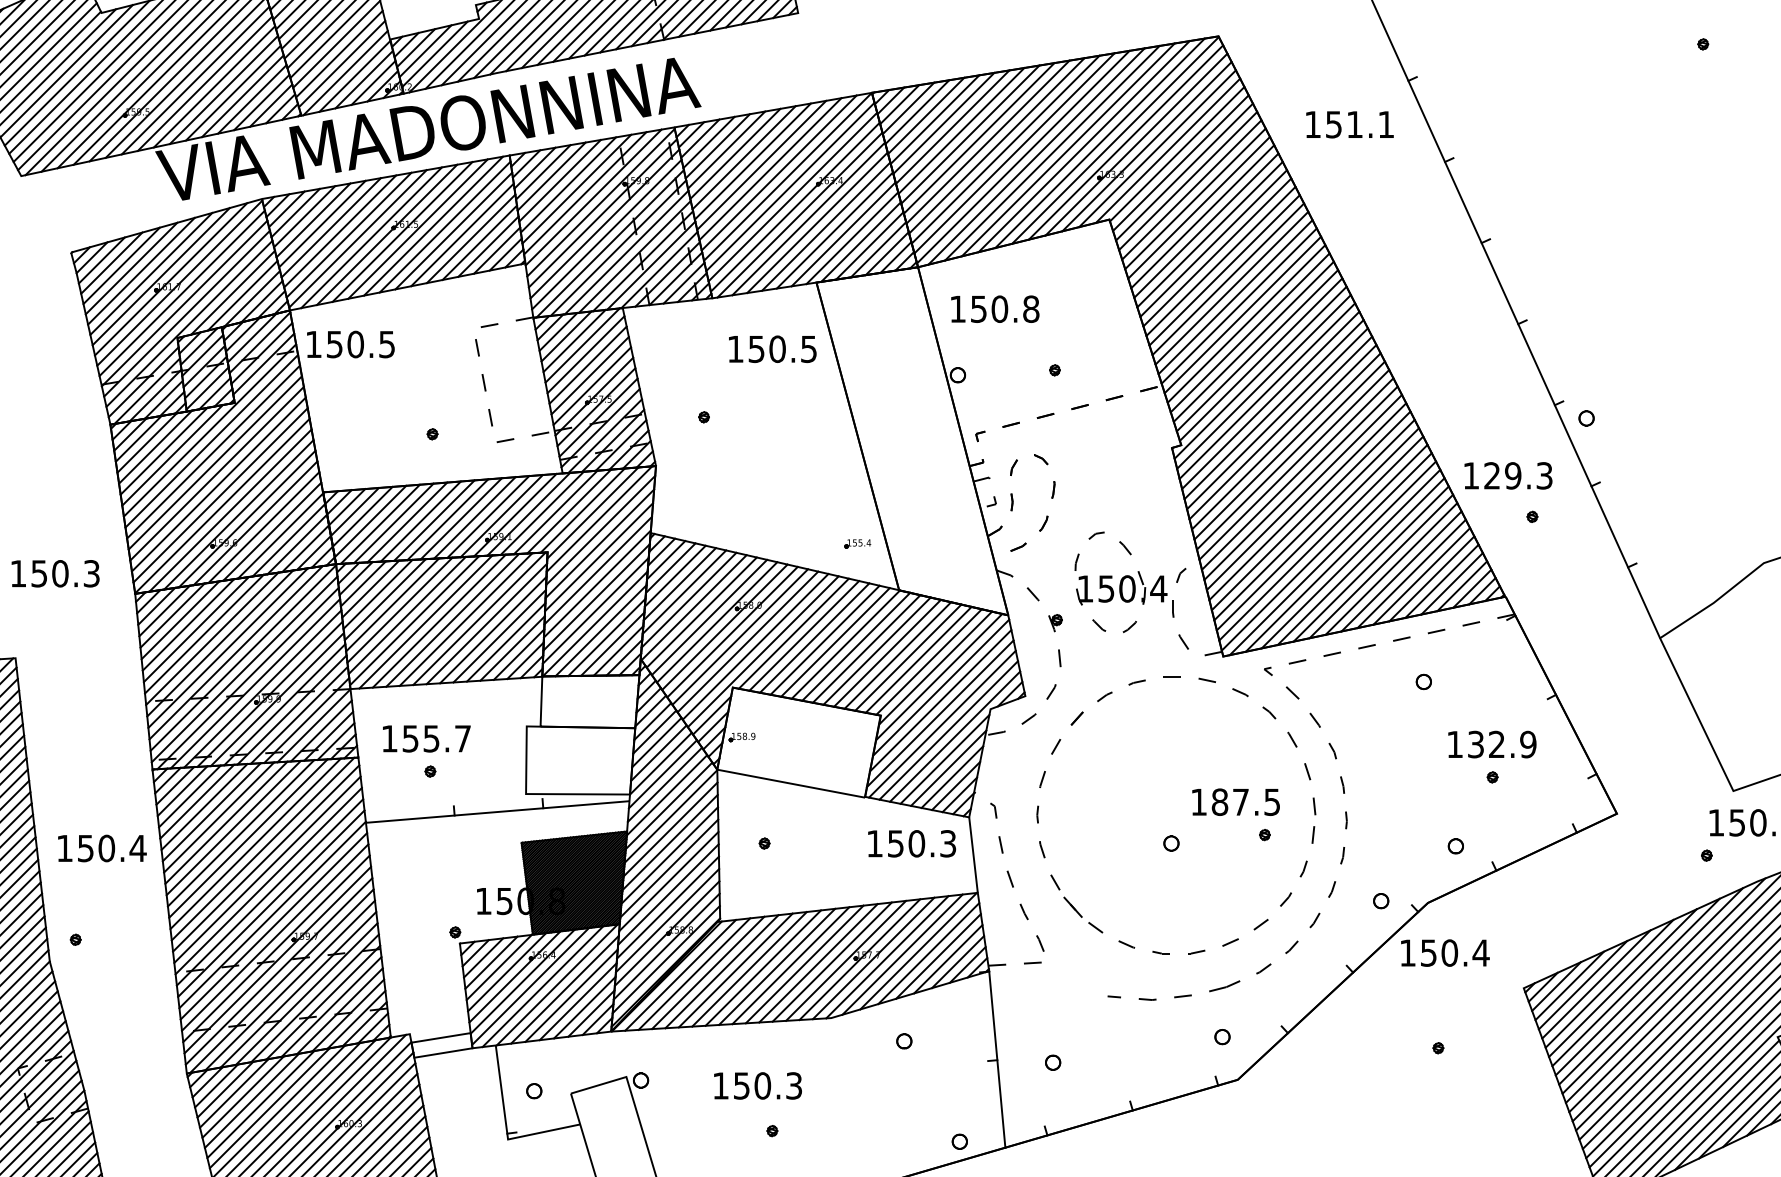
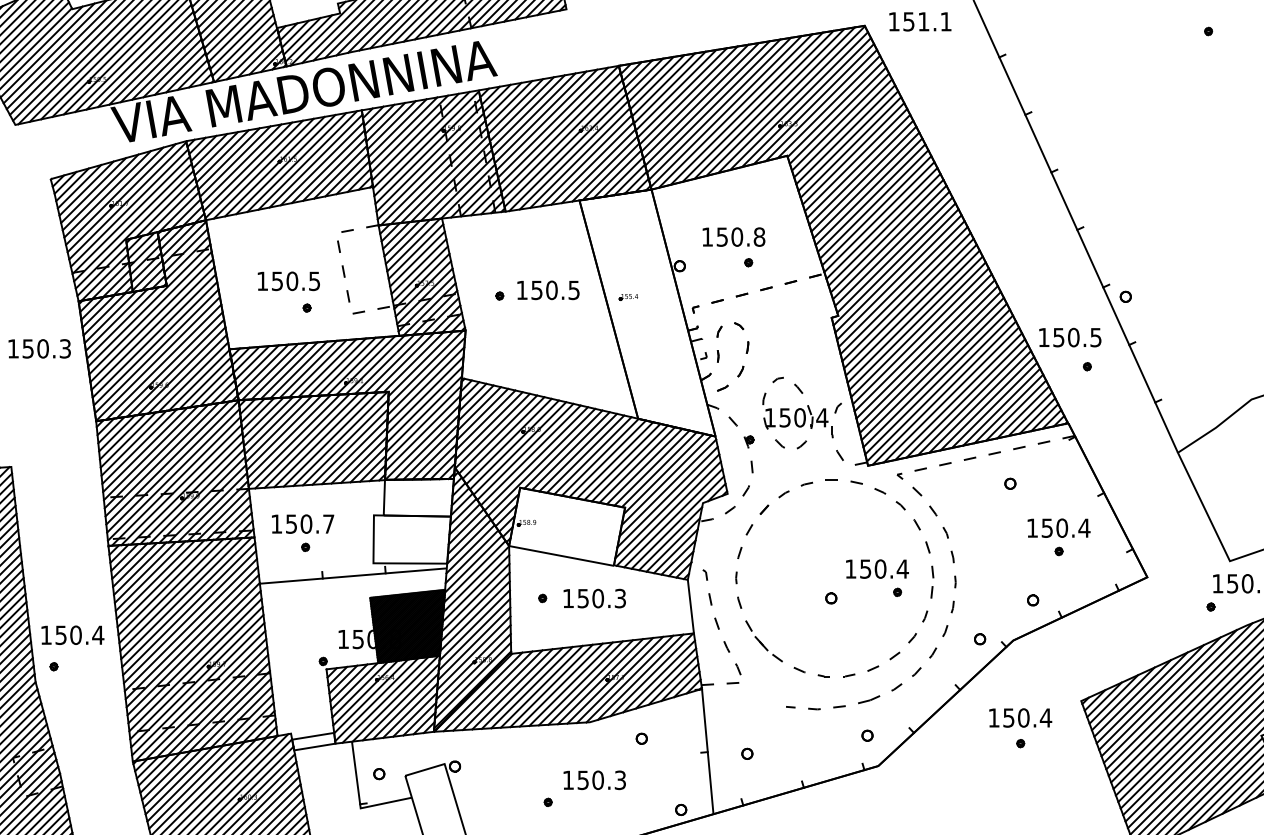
text: (1349, 124) -> (920, 21), moved
text: (995, 308) -> (734, 236), moved
text: (350, 344) -> (288, 281), moved
text: (772, 348) -> (548, 289), moved
text: (1518, 475) -> (1077, 337), 129.3 -> 150.5
part: (857, 543) -> (628, 296), moved
text: (55, 573) -> (39, 348), moved
text: (431, 738) -> (306, 523), 155.7 -> 150.7
text: (1502, 744) -> (1066, 528), 132.9 -> 150.4
text: (1245, 801) -> (883, 568), 187.5 -> 150.4
text: (912, 843) -> (595, 598), moved
text: (102, 848) -> (72, 635), moved
text: (1445, 952) -> (1020, 717), moved
text: (757, 1085) -> (594, 780), moved

